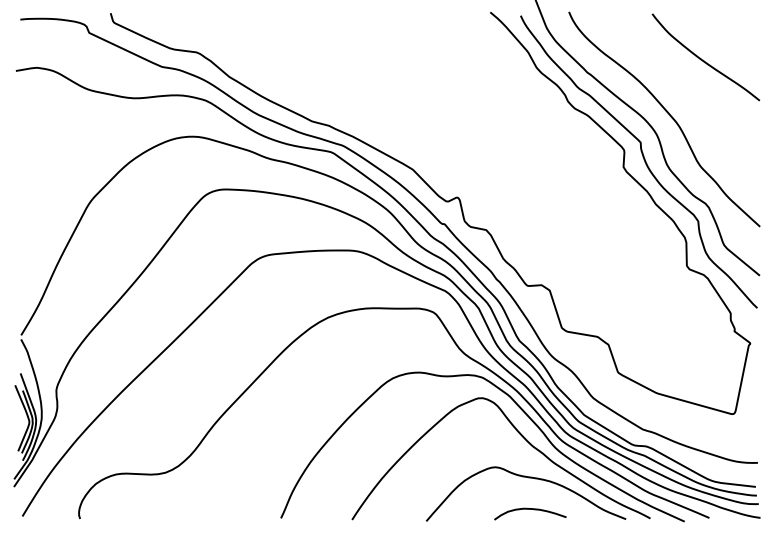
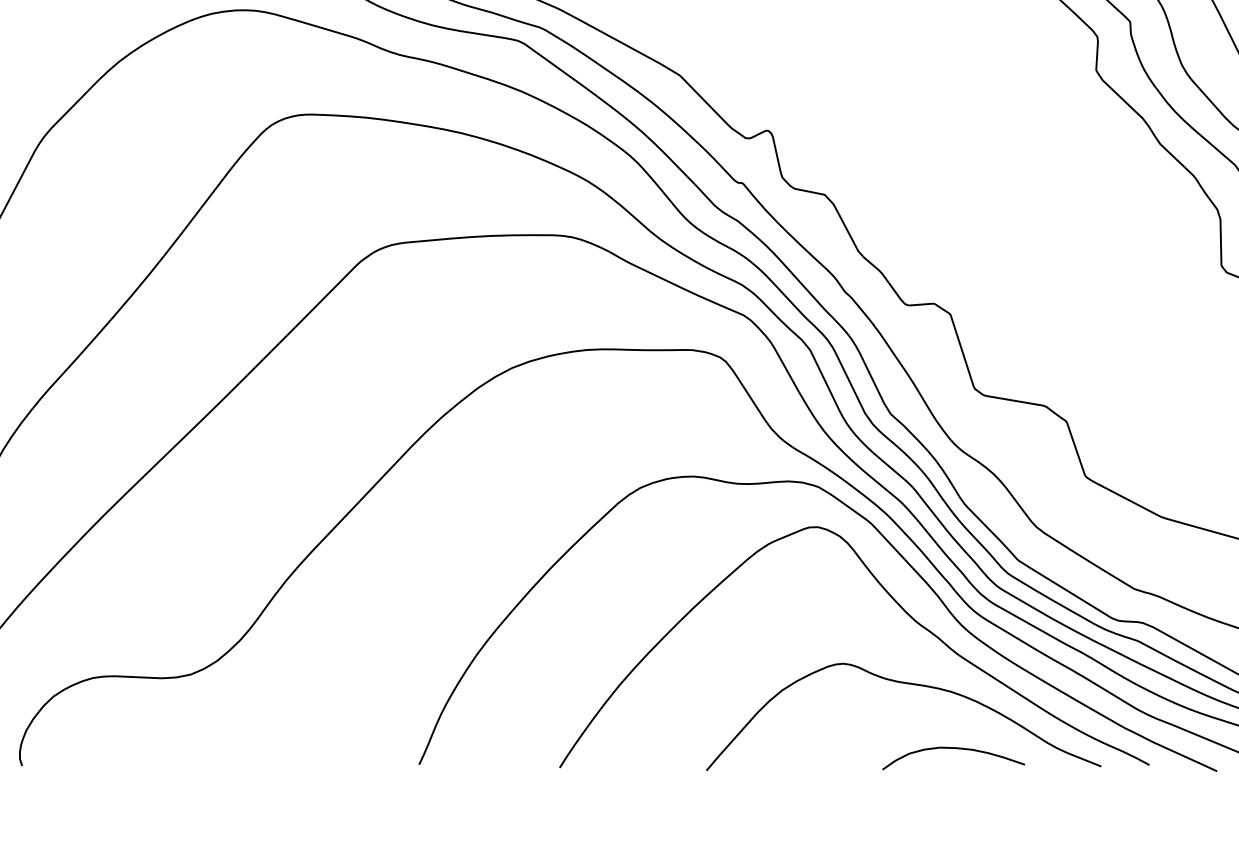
curve: (530, 509) -> (953, 749), moved

